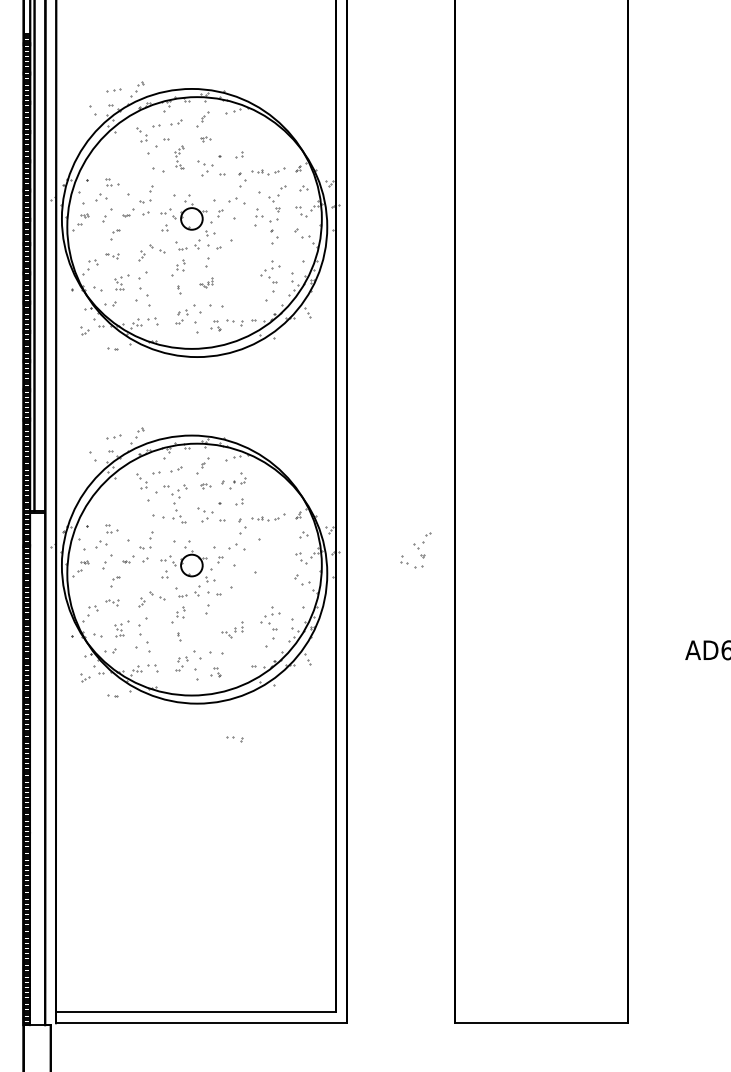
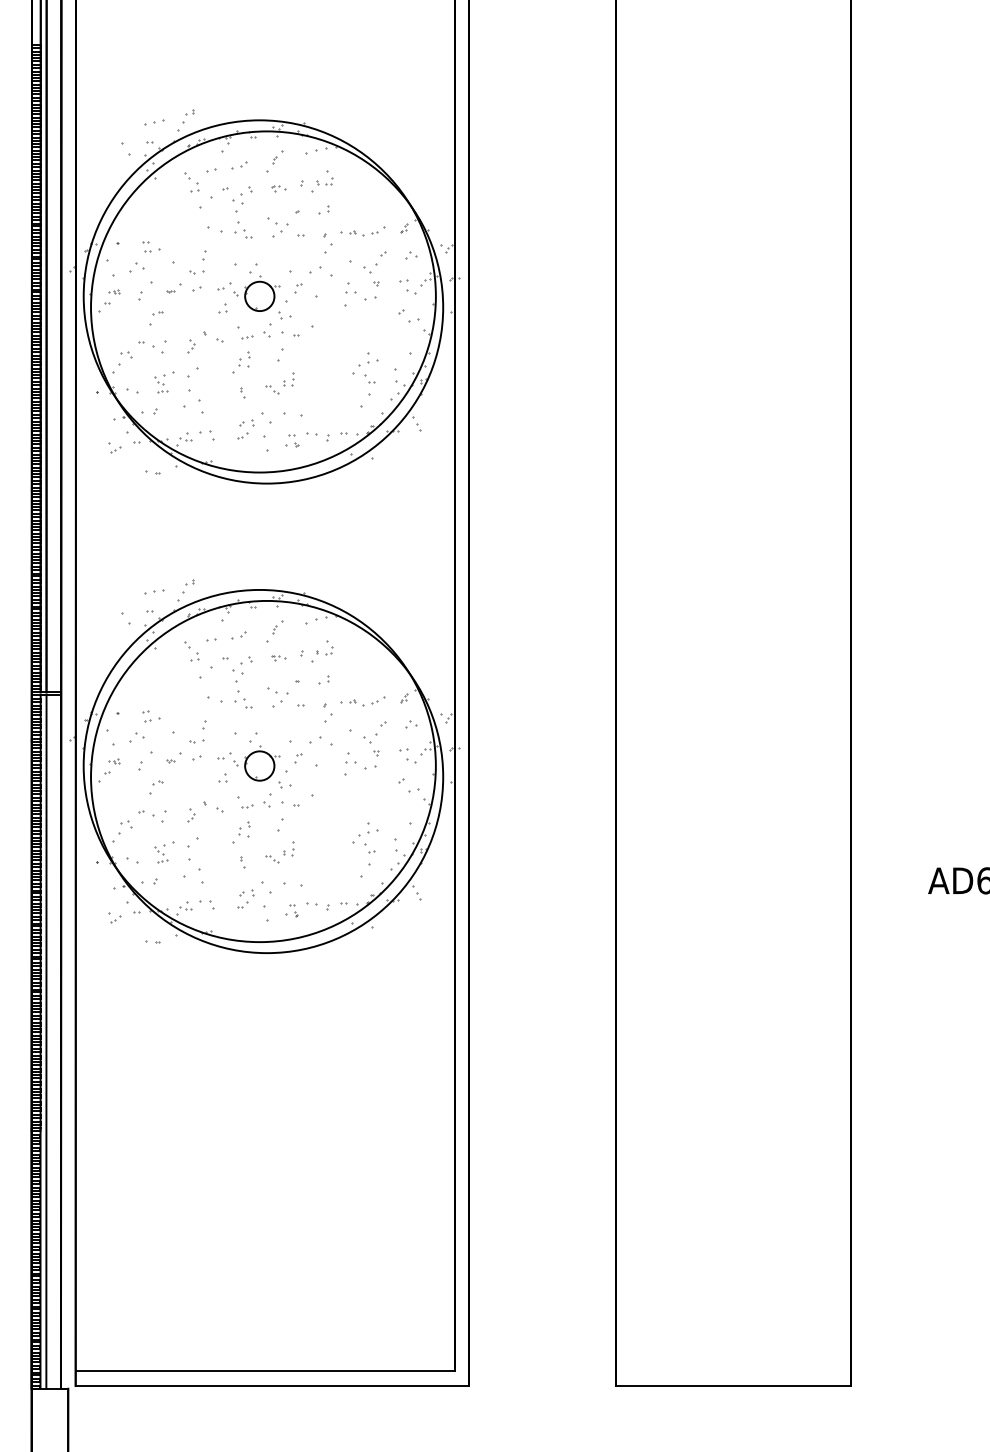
part: (233, 134) -> (316, 182), added
part: (179, 156) -> (243, 211), size x1.67
part: (274, 236) -> (371, 320), removed
part: (112, 256) -> (152, 347), size x1.67
part: (206, 282) -> (279, 382), size x1.67
part: (415, 550) -> (366, 745), moved
part: (112, 602) -> (152, 816), size x1.67
part: (232, 629) -> (279, 852), moved
part: (234, 739) -> (317, 906), moved
line: (34, 769) -> (46, 1042), added

